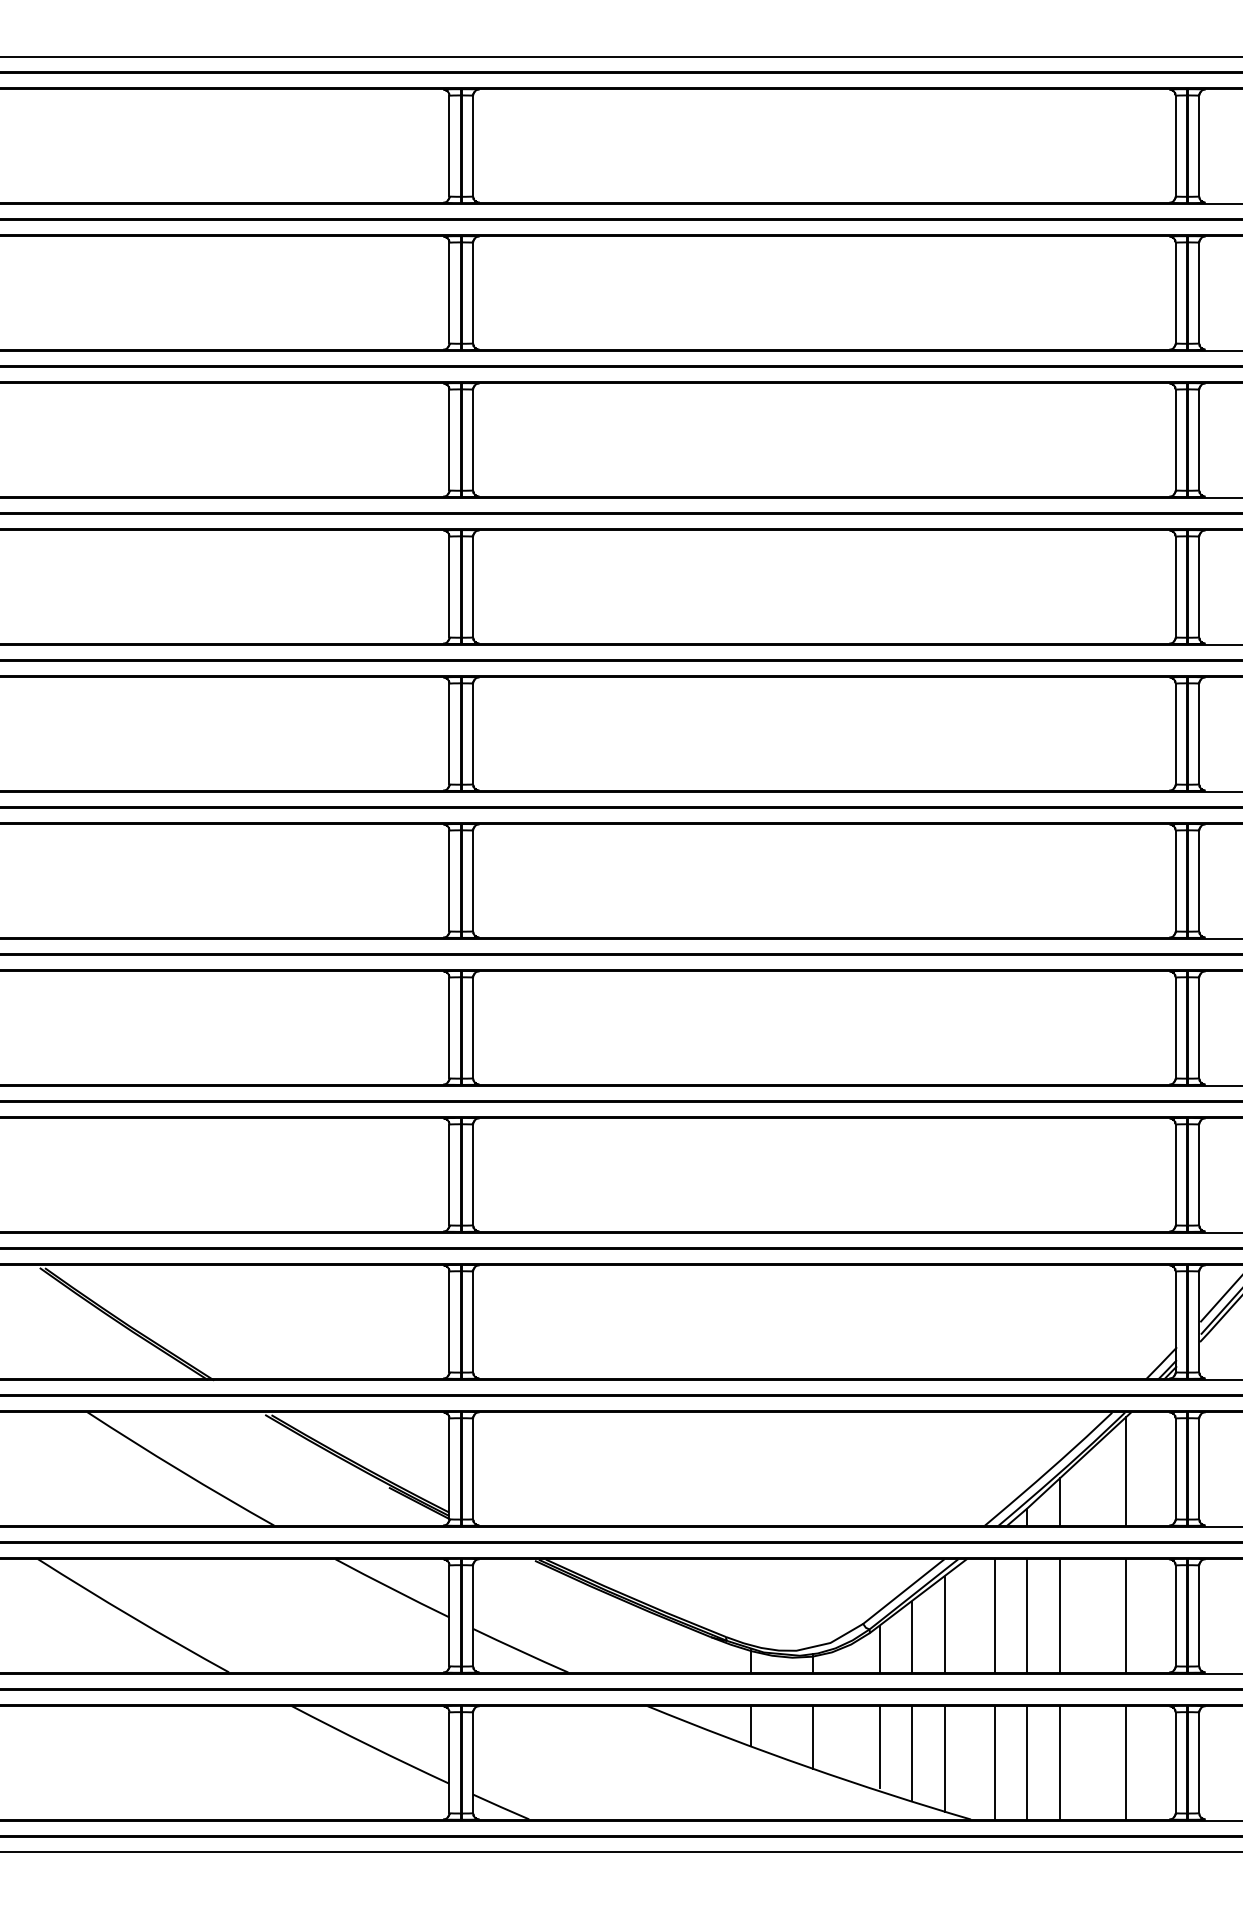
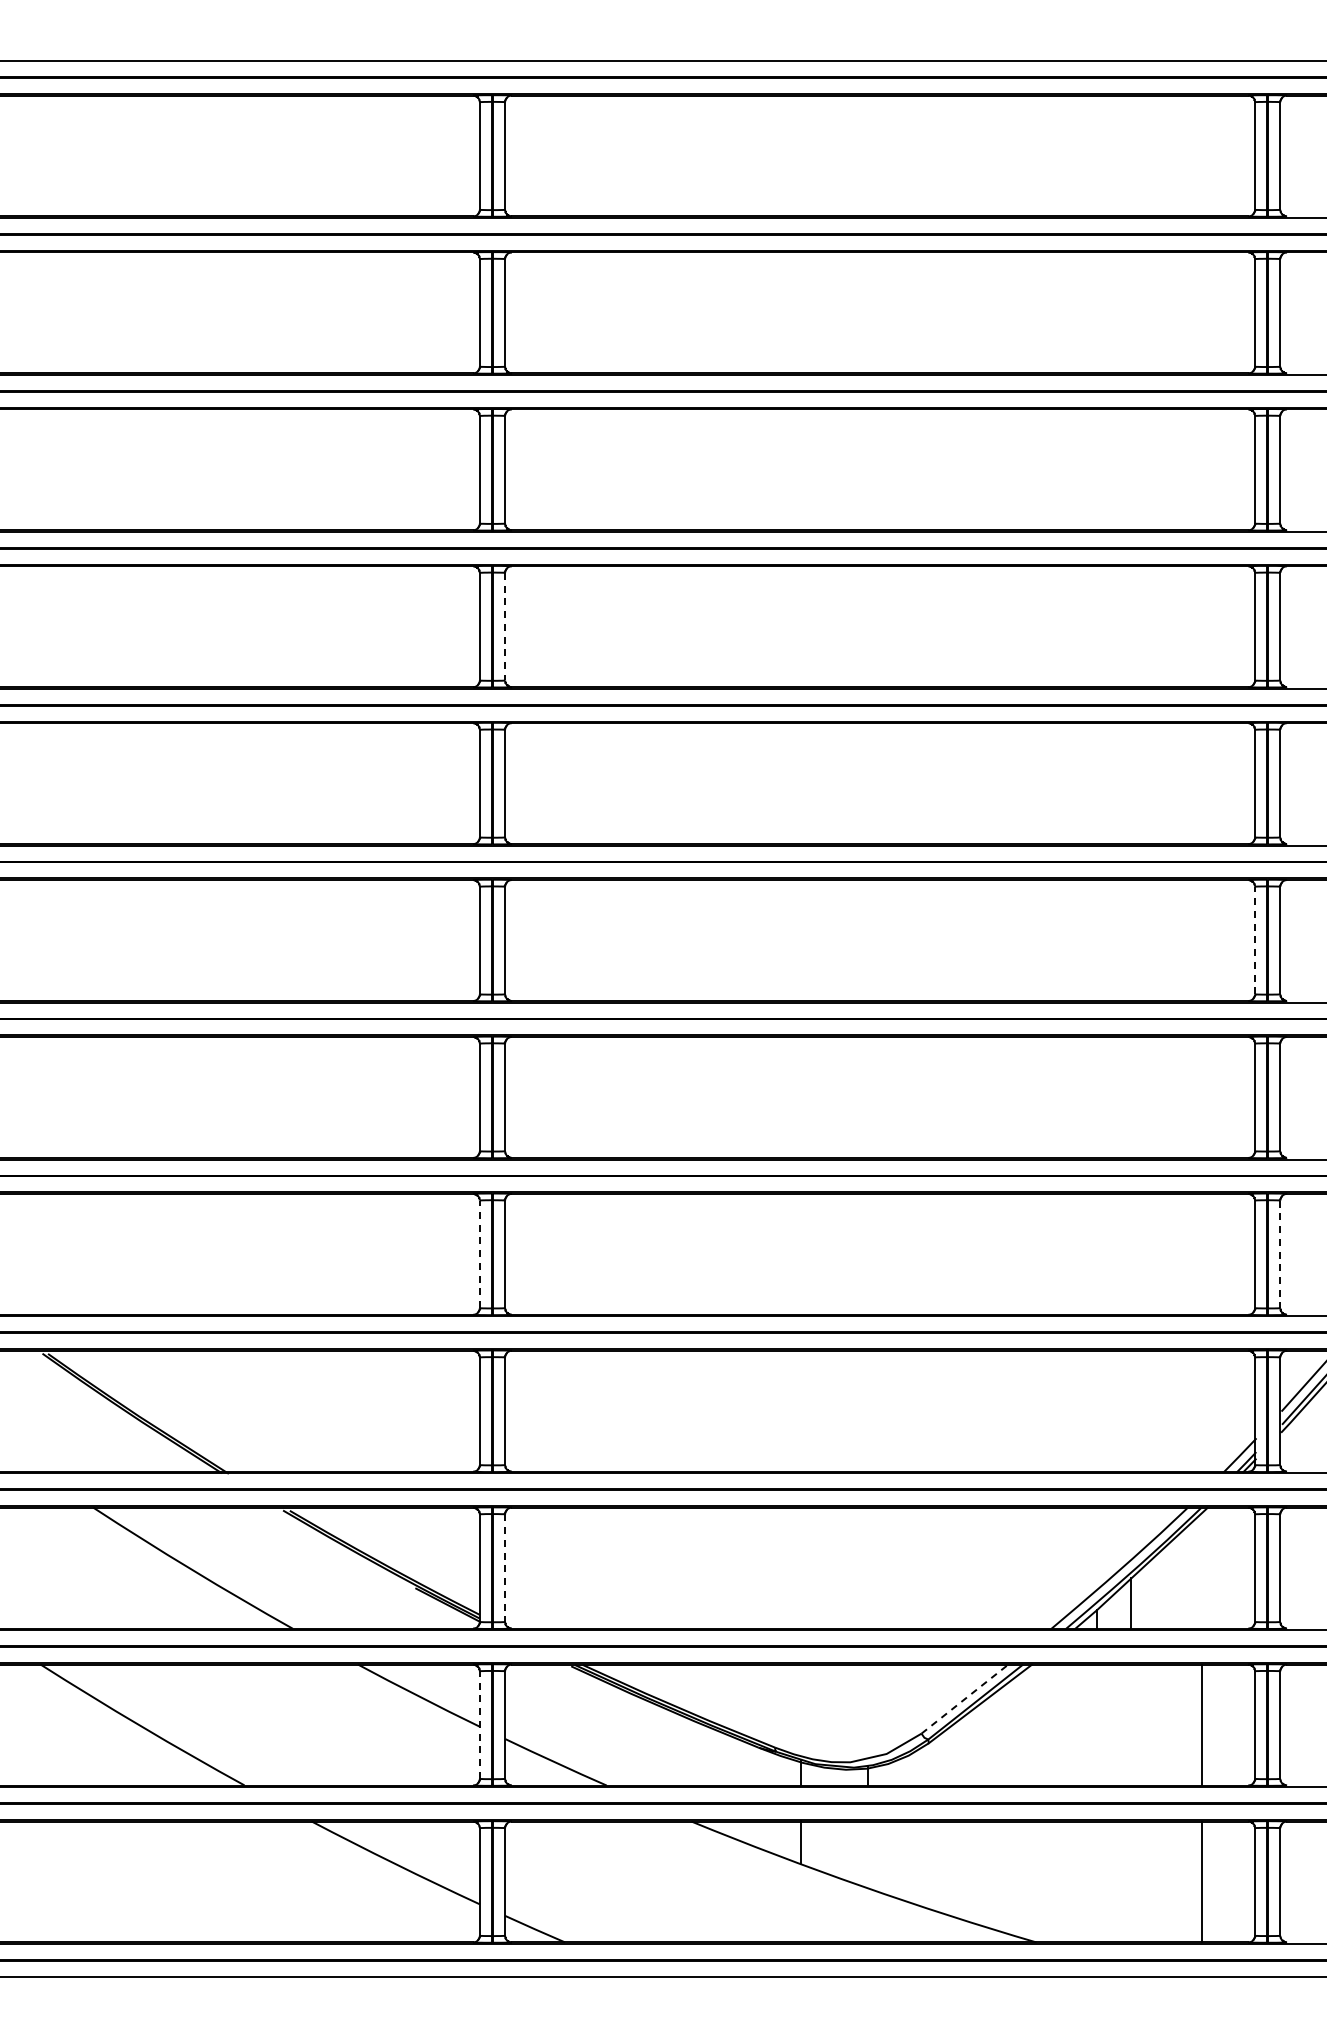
line: (473, 586) -> (505, 626), solid -> dashed
line: (1176, 880) -> (1255, 940), solid -> dashed
line: (449, 1175) -> (479, 1254), solid -> dashed
line: (1199, 1175) -> (1280, 1254), solid -> dashed
line: (473, 1469) -> (505, 1568), solid -> dashed
line: (1126, 1471) -> (1202, 1570), removed
line: (903, 1591) -> (964, 1699), solid -> dashed
line: (994, 1615) -> (1061, 1724), removed
line: (1027, 1615) -> (1096, 1724), removed
line: (1059, 1615) -> (1131, 1724), removed
line: (449, 1616) -> (479, 1725), solid -> dashed
line: (944, 1624) -> (1008, 1734), removed
line: (911, 1636) -> (973, 1747), removed
line: (880, 1649) -> (939, 1760), removed
line: (813, 1737) -> (868, 1854), removed
line: (880, 1747) -> (939, 1865), removed
line: (911, 1753) -> (973, 1871), removed
line: (944, 1758) -> (1008, 1877), removed
line: (994, 1762) -> (1061, 1881), removed
line: (1027, 1762) -> (1096, 1881), removed
line: (1059, 1762) -> (1131, 1881), removed

